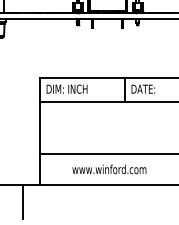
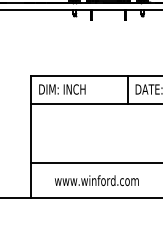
text: (109, 169) -> (96, 180), moved
line: (22, 201) -> (11, 217), removed

